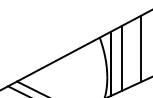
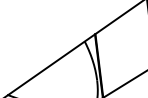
line: (140, 48) -> (126, 47), removed
line: (122, 57) -> (109, 58), removed

